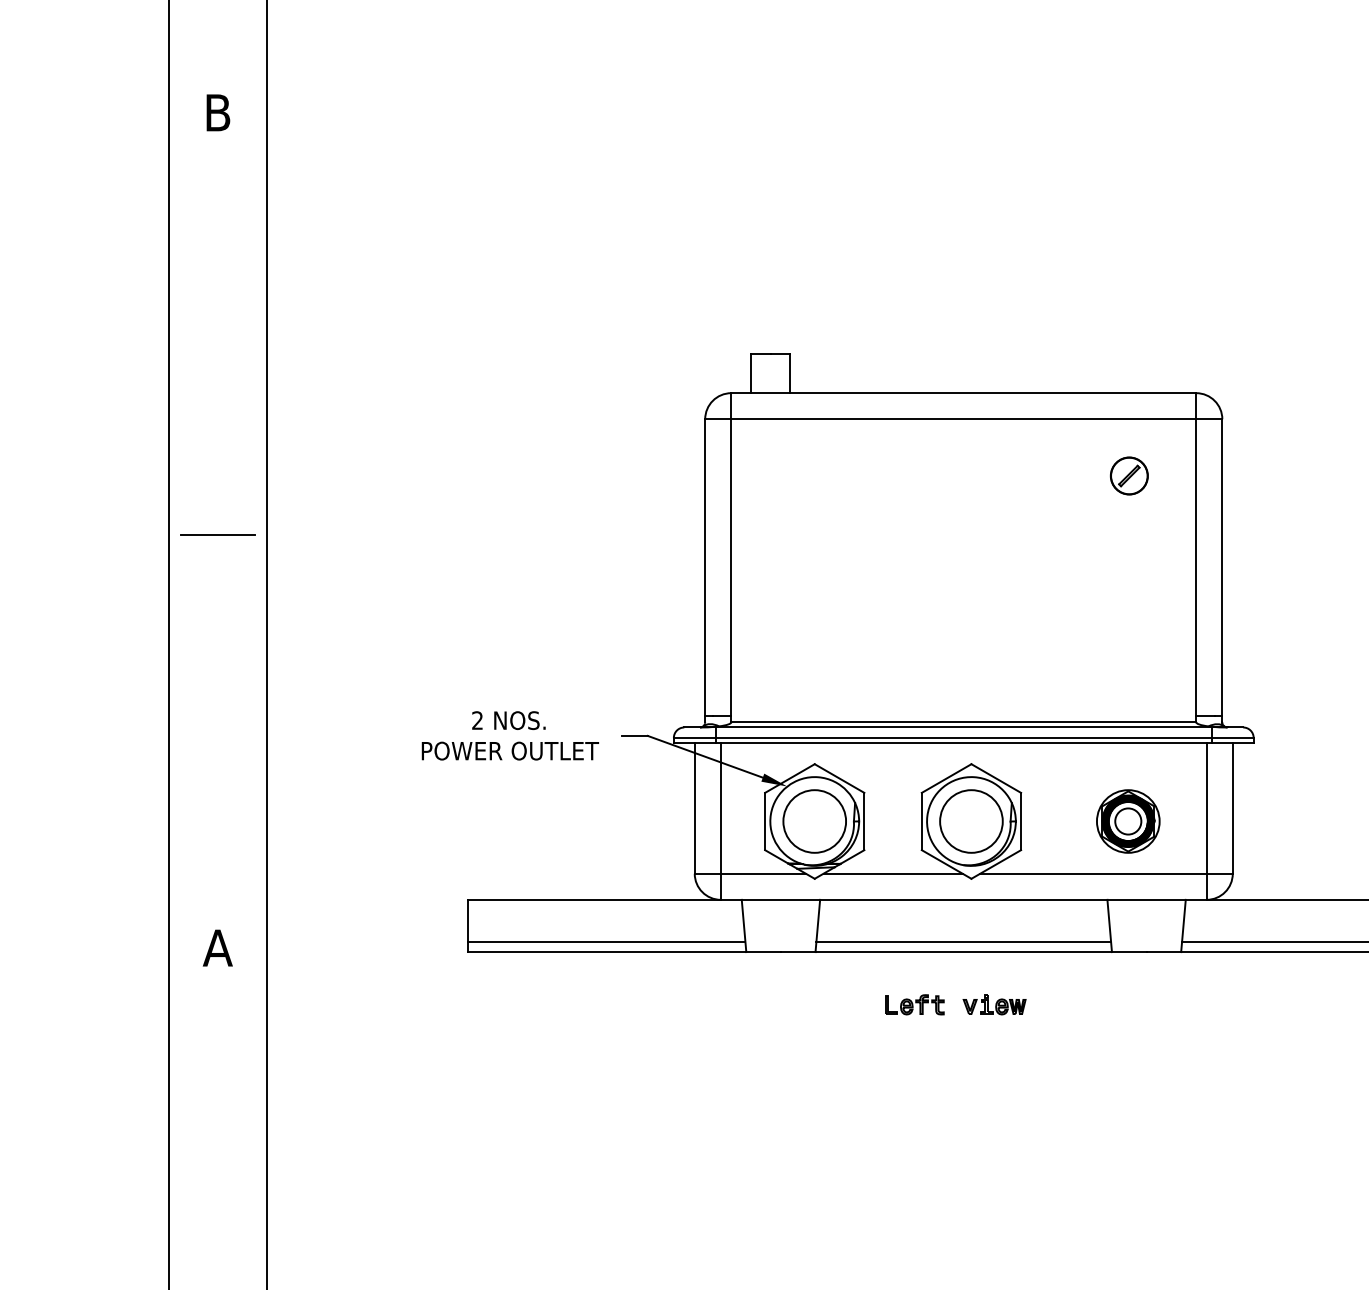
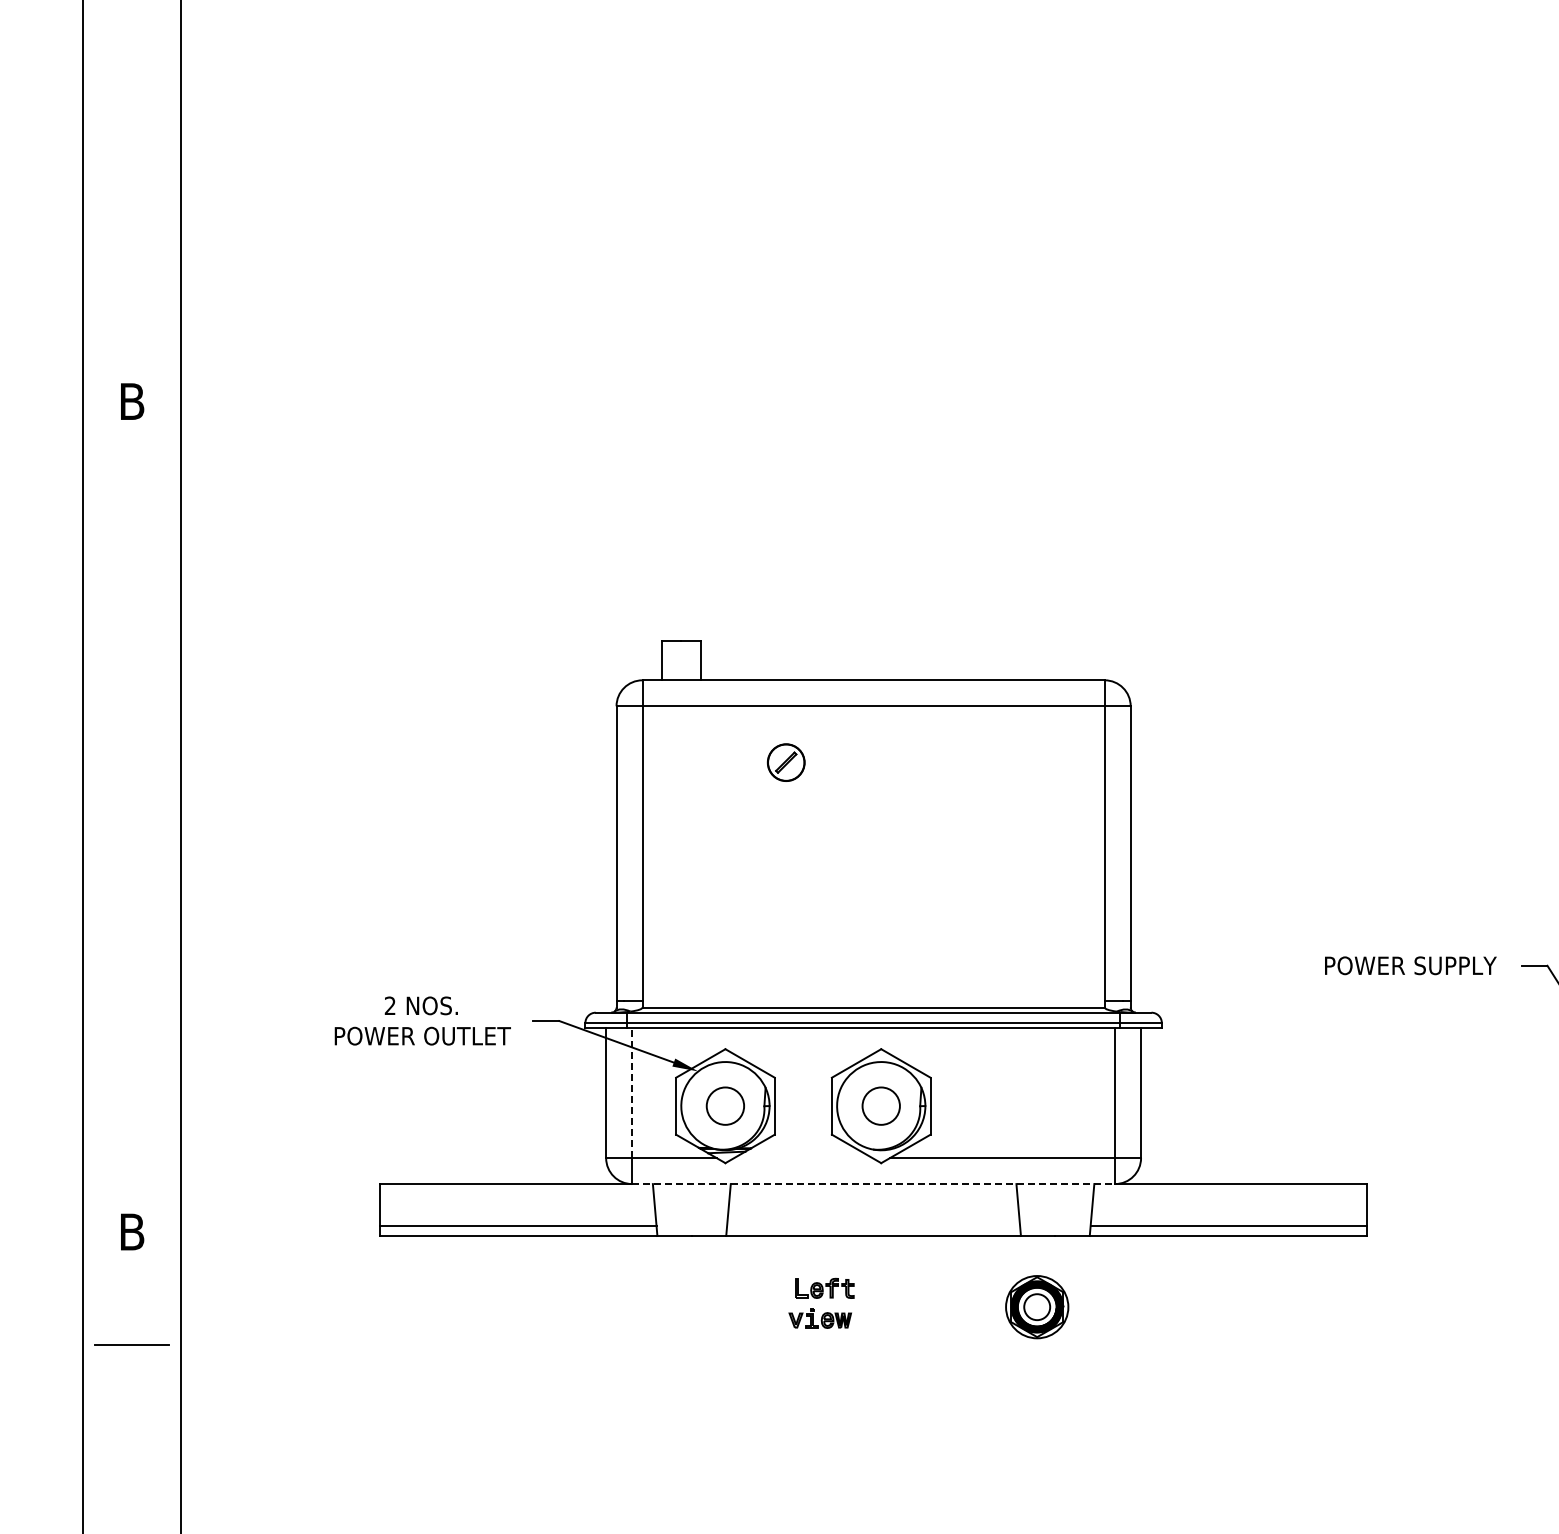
part: (1128, 475) -> (785, 762), moved
line: (217, 534) -> (131, 1344), moved
line: (721, 808) -> (632, 1093), solid -> dashed
circle: (814, 821) -> (725, 1106), size x0.6
circle: (971, 821) -> (881, 1106), size x0.6
part: (1128, 821) -> (1037, 1307), moved
line: (893, 874) -> (803, 1158), removed
line: (964, 900) -> (874, 1184), solid -> dashed
line: (963, 941) -> (873, 1225), removed
text: (217, 947) -> (131, 1231), A -> B
part: (993, 1004) -> (819, 1318), moved

